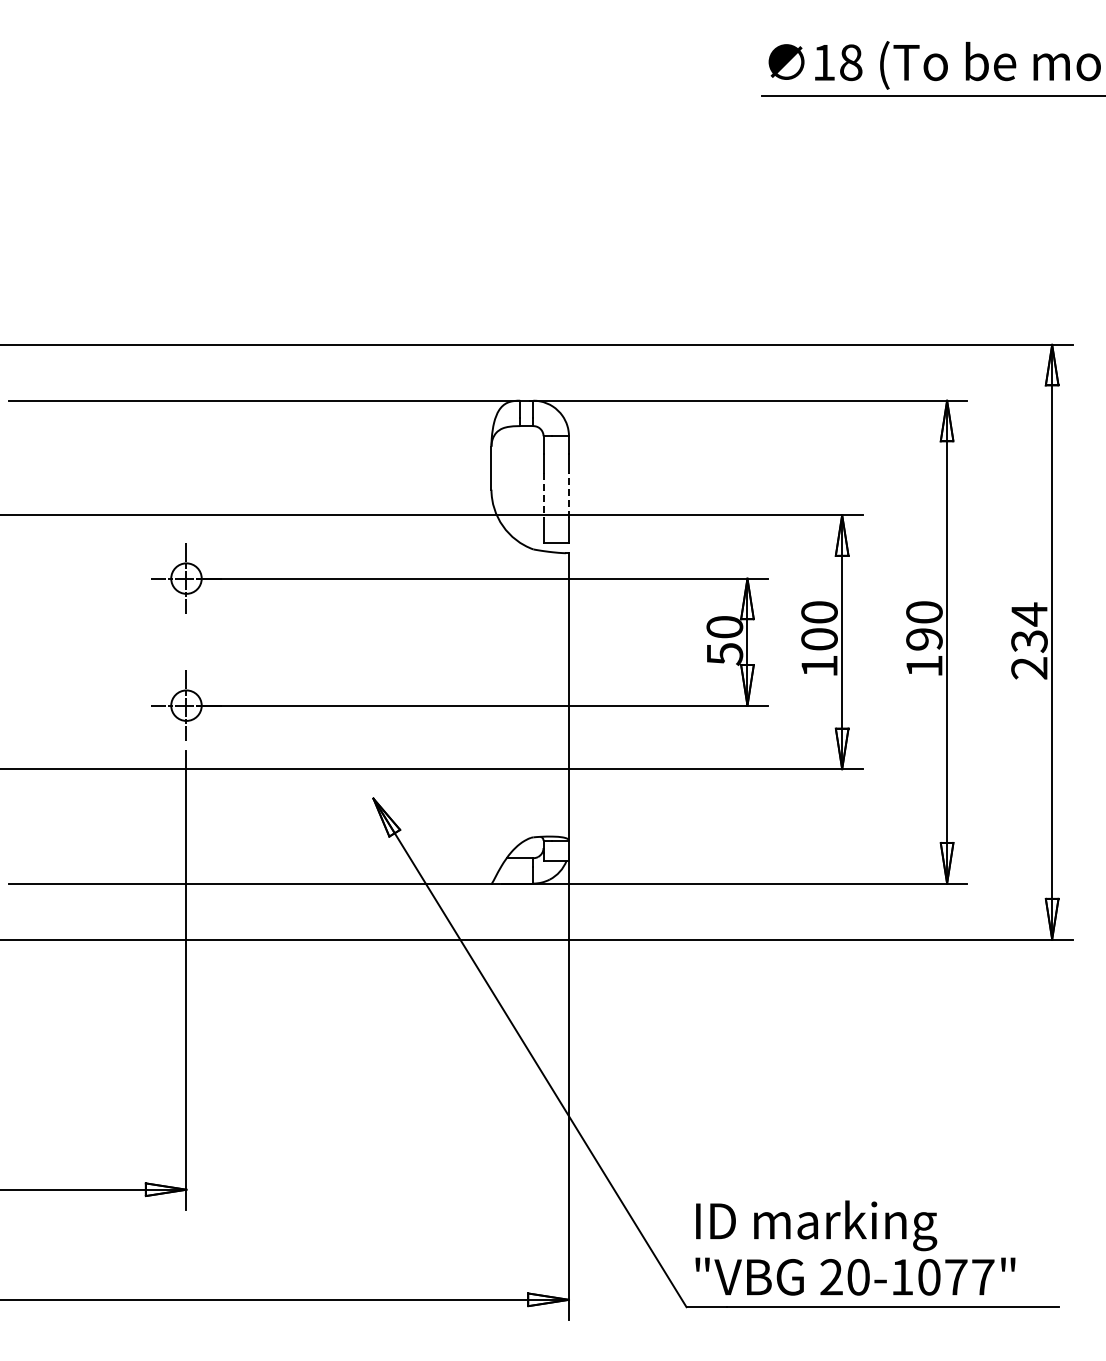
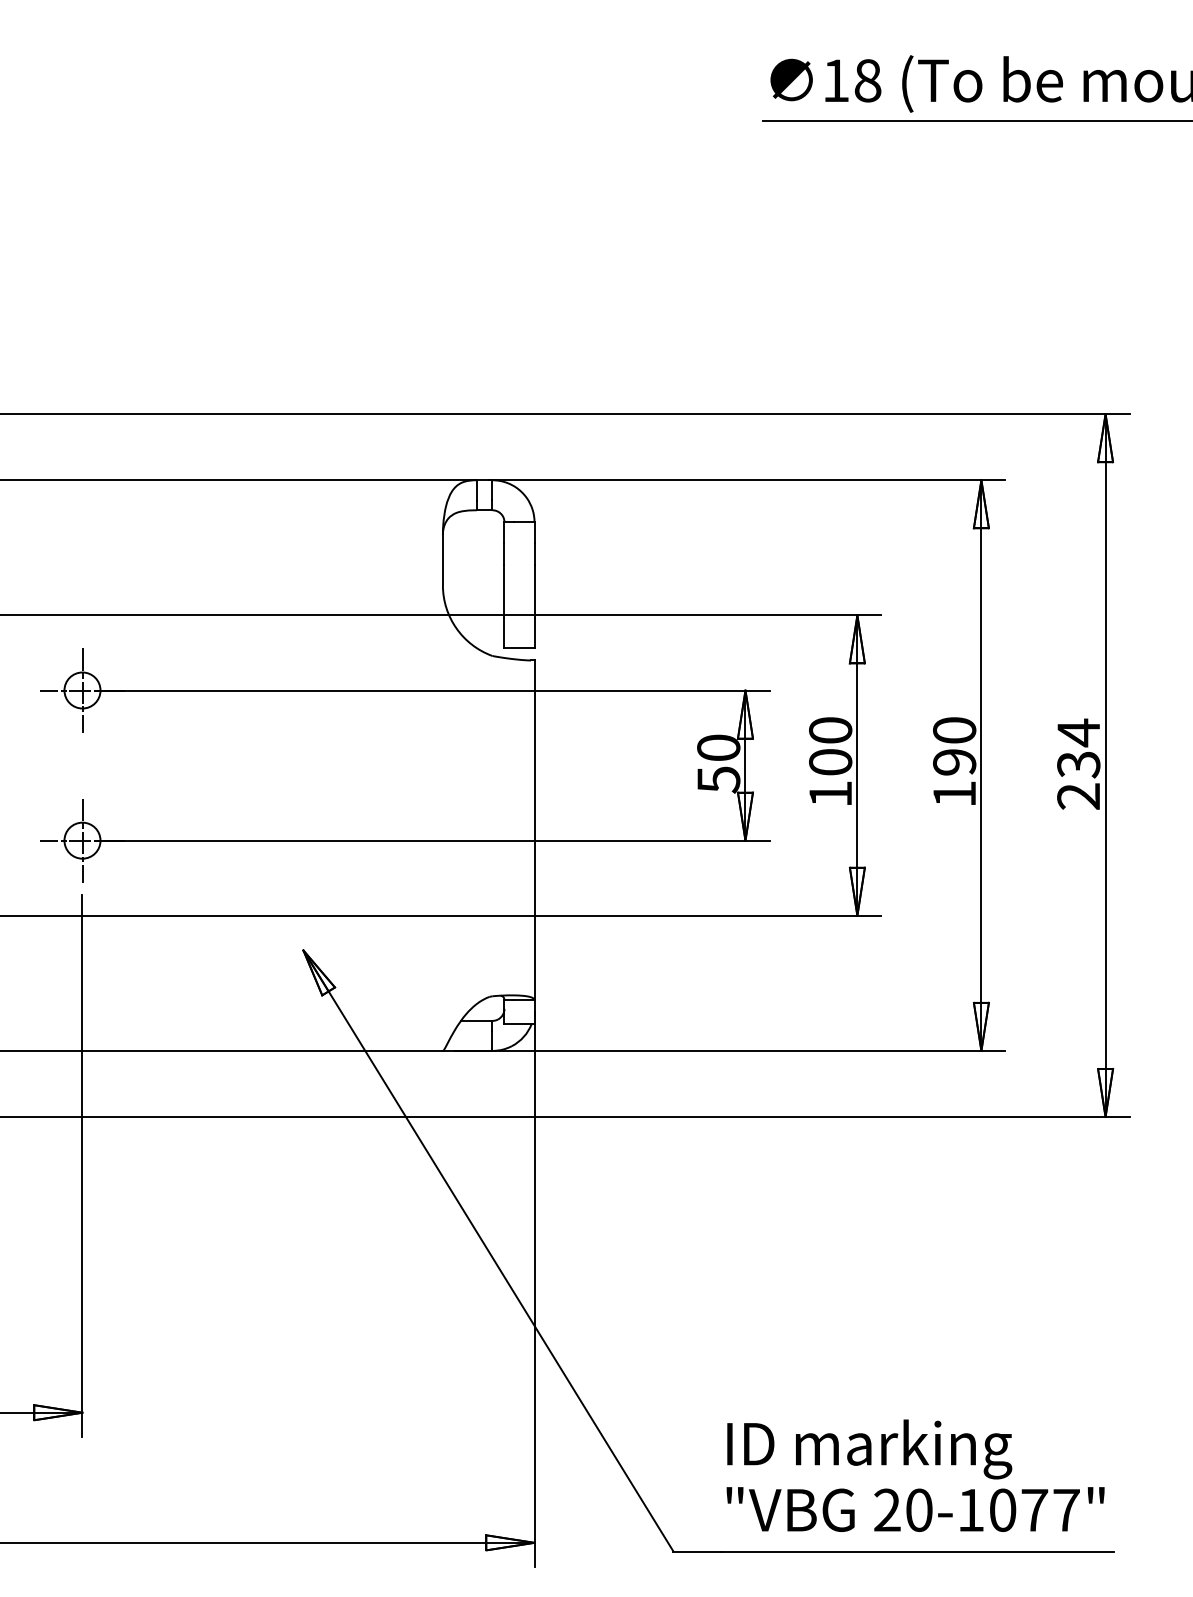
line: (568, 494) -> (533, 591), dashed -> solid
line: (543, 495) -> (504, 592), dashed -> solid
text: (855, 1247) -> (915, 1475), moved

